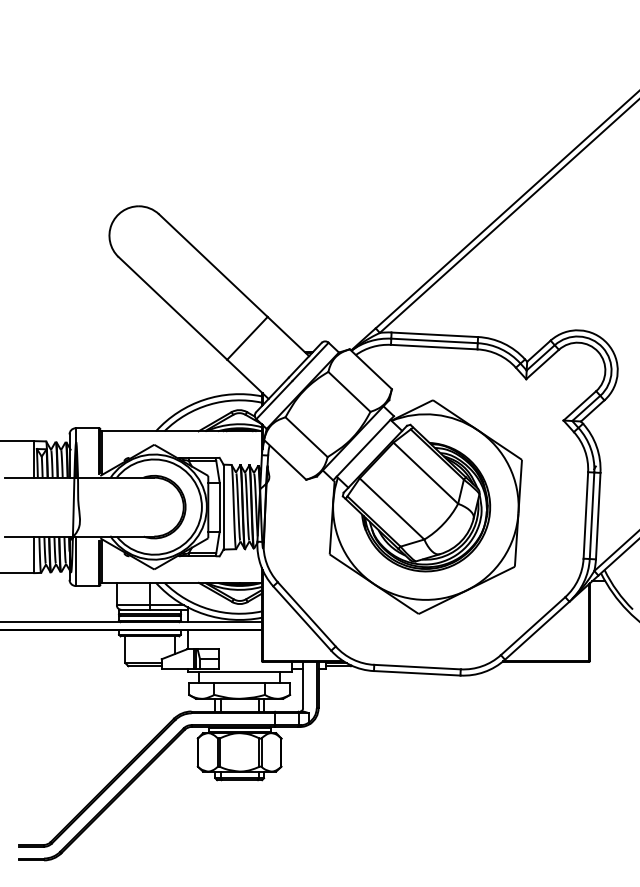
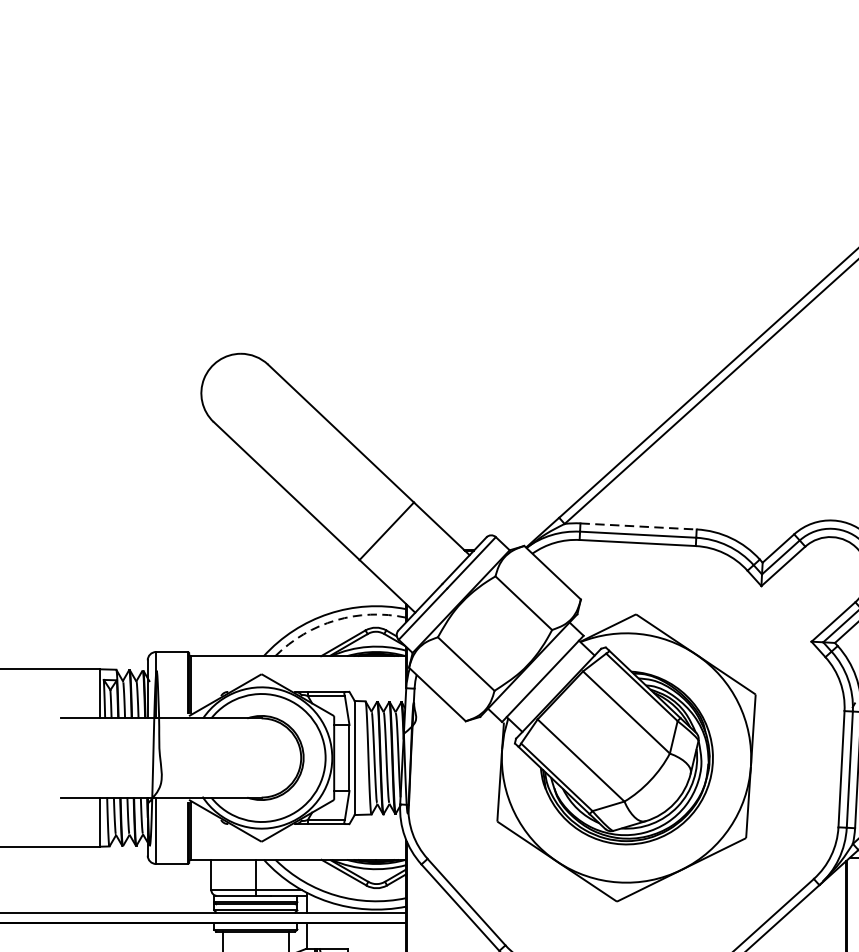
line: (435, 334) -> (639, 526), solid -> dashed
arc: (209, 404) -> (335, 620), solid -> dashed

